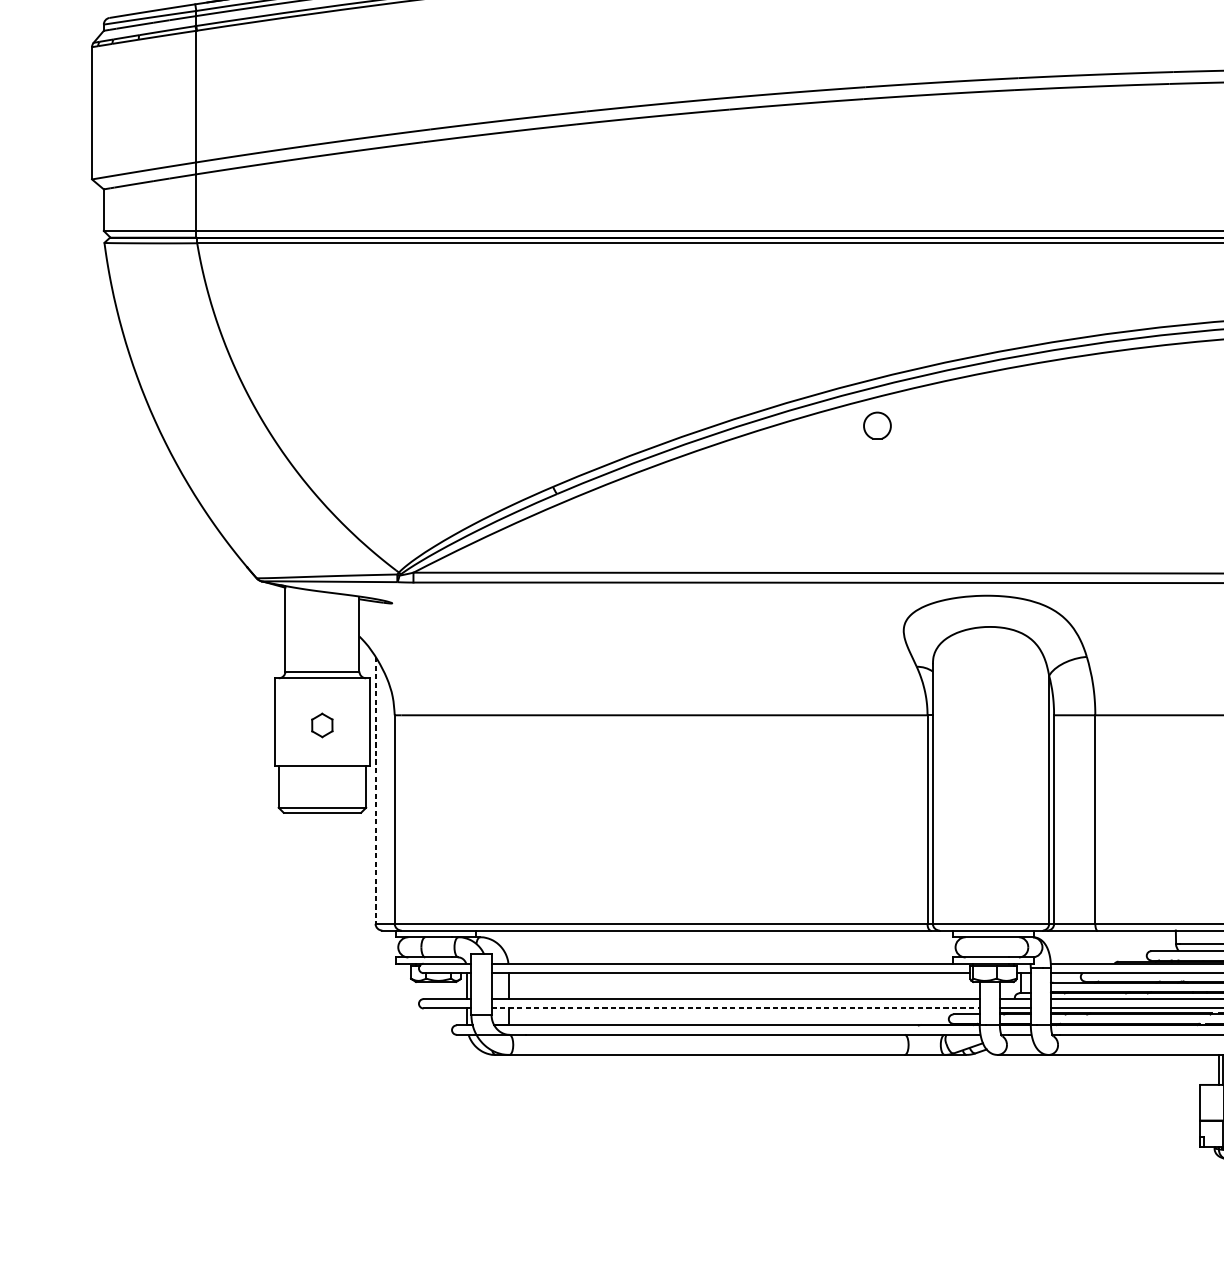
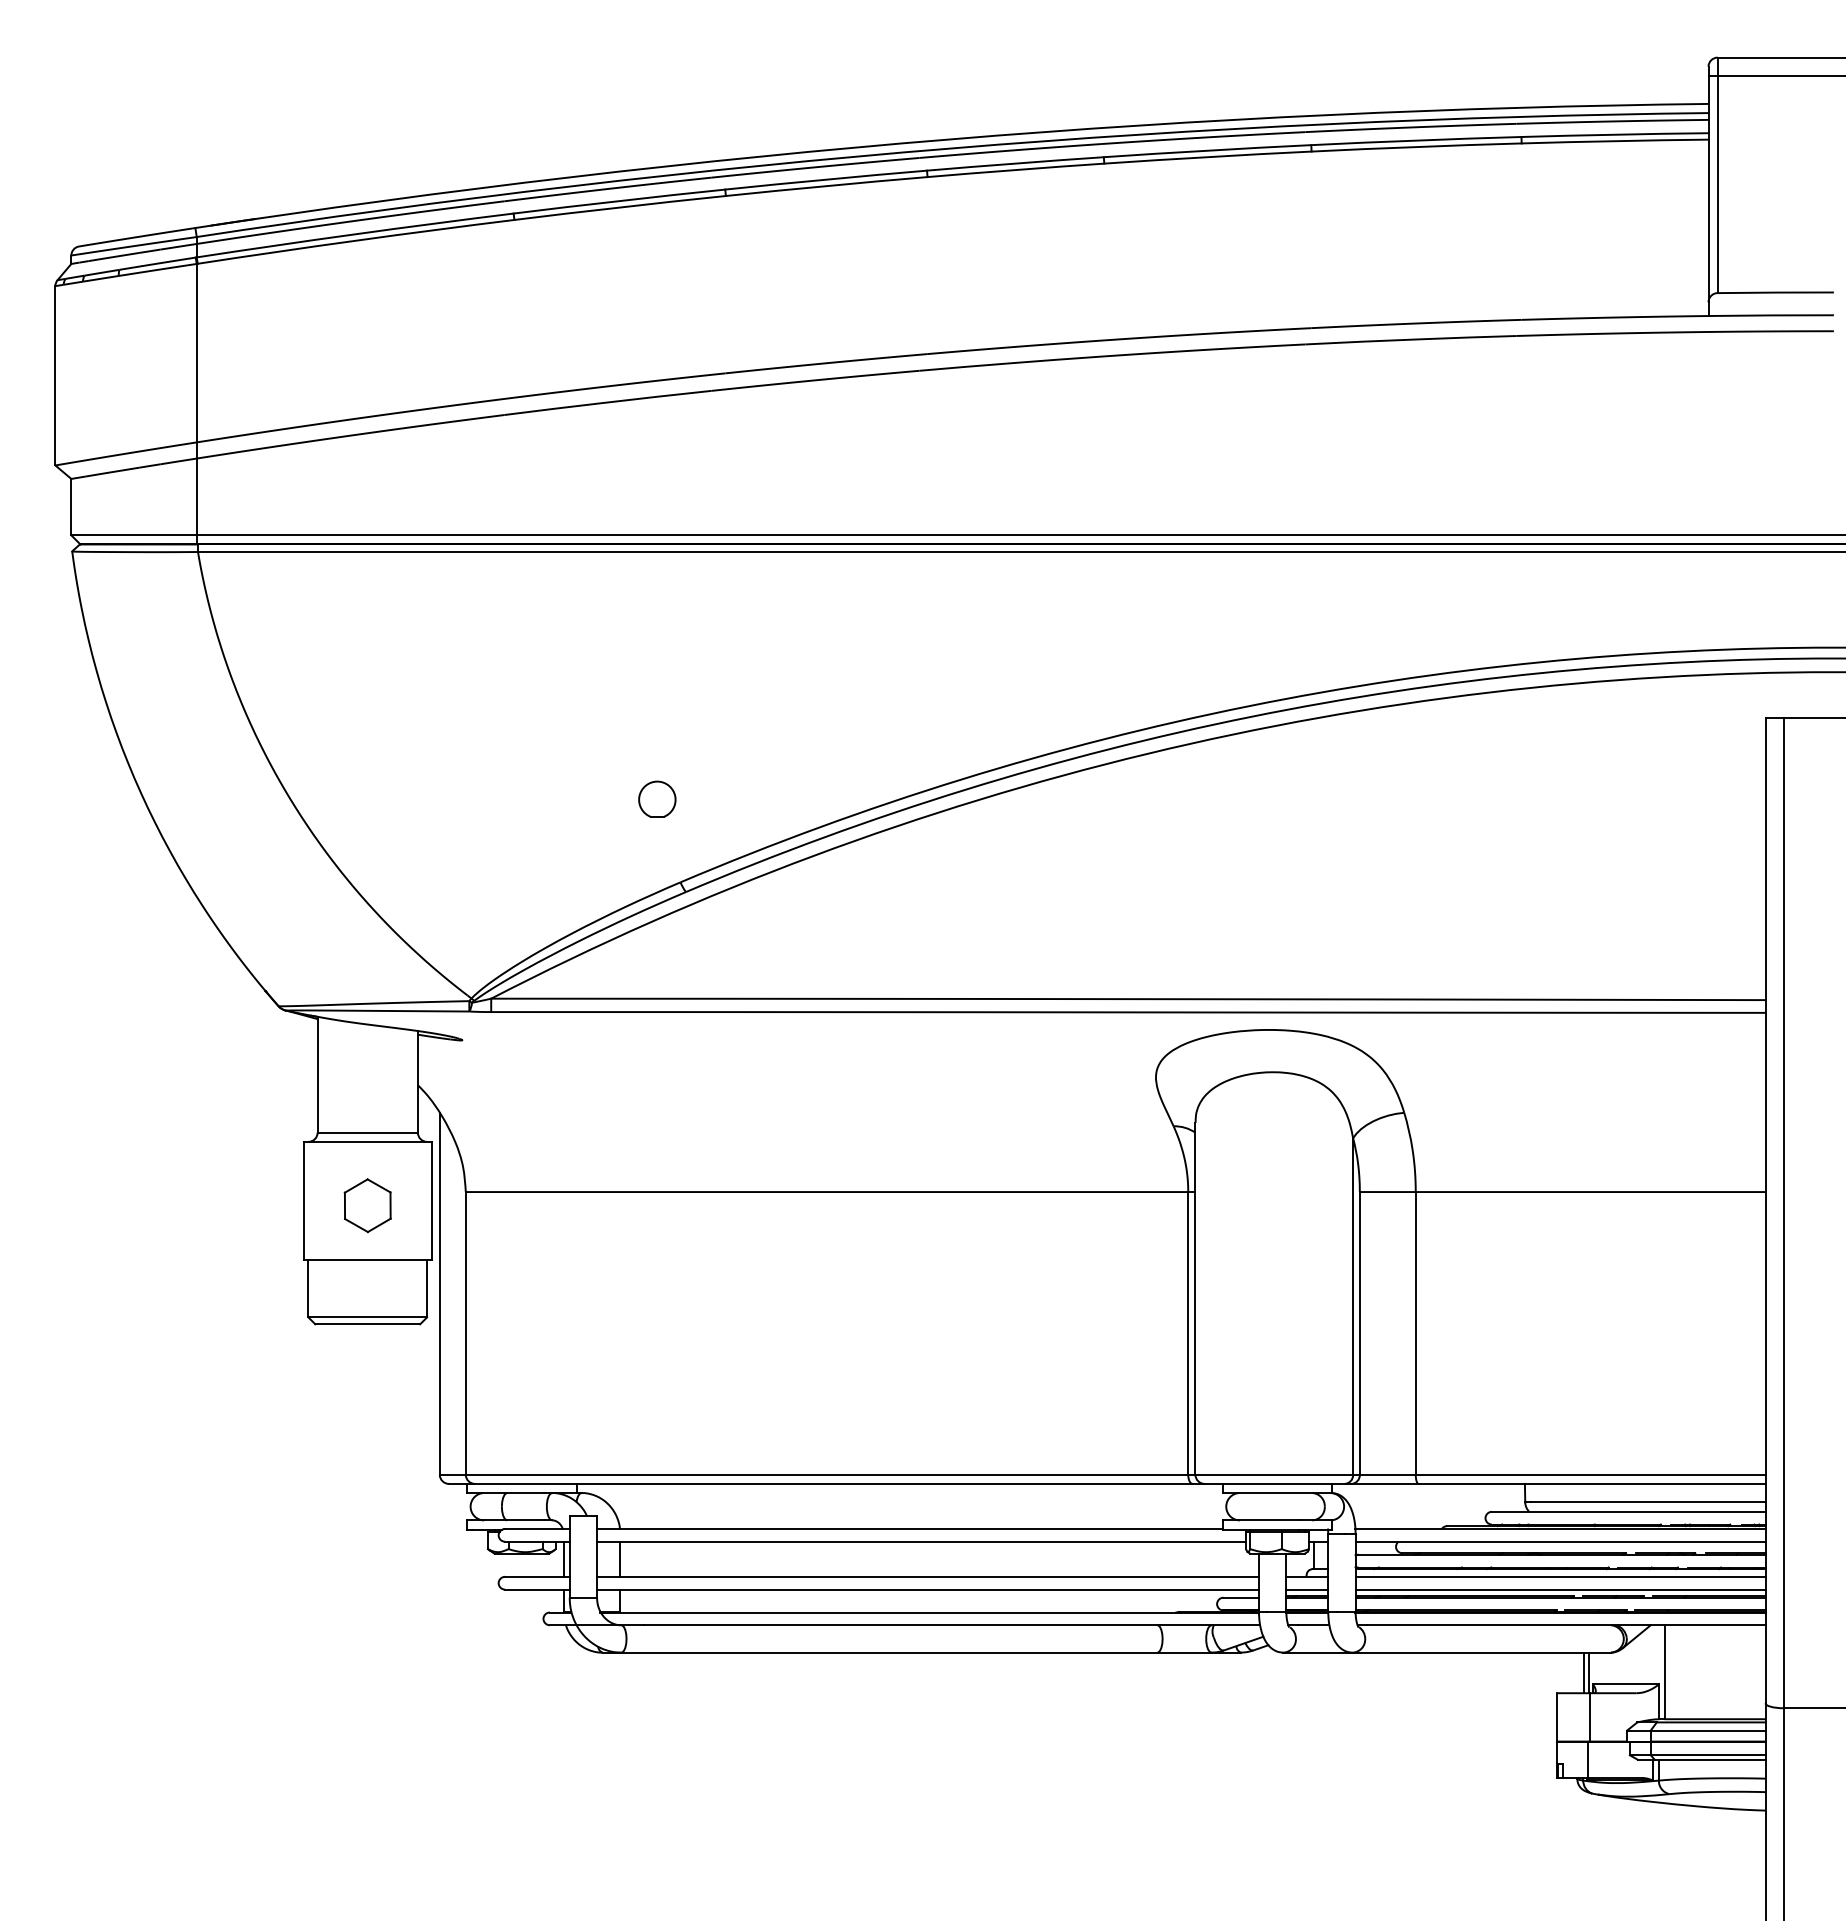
part: (877, 425) -> (657, 798), moved
part: (322, 725) -> (367, 1205), size x1.67
line: (375, 790) -> (439, 1293), dashed -> solid
line: (735, 1008) -> (928, 1589), dashed -> solid

